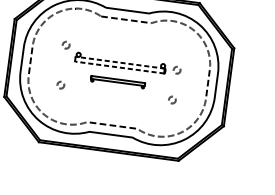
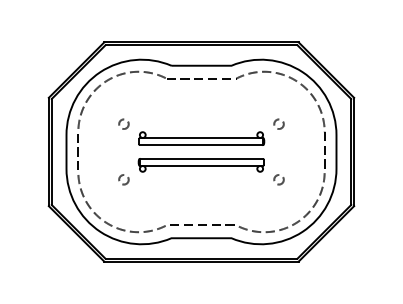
line: (120, 62) -> (201, 138), dashed -> solid
line: (120, 67) -> (201, 144), dashed -> solid
circle: (176, 69) -> (278, 123), moved
part: (117, 82) -> (200, 165), size x1.67

